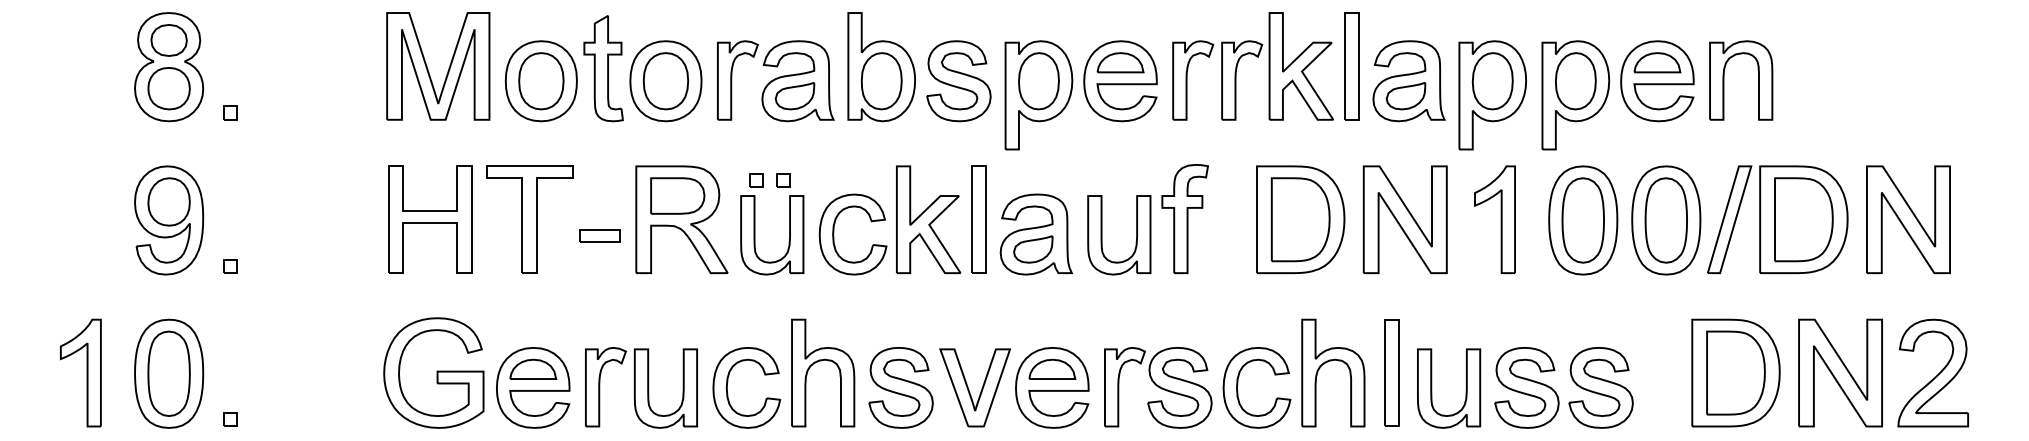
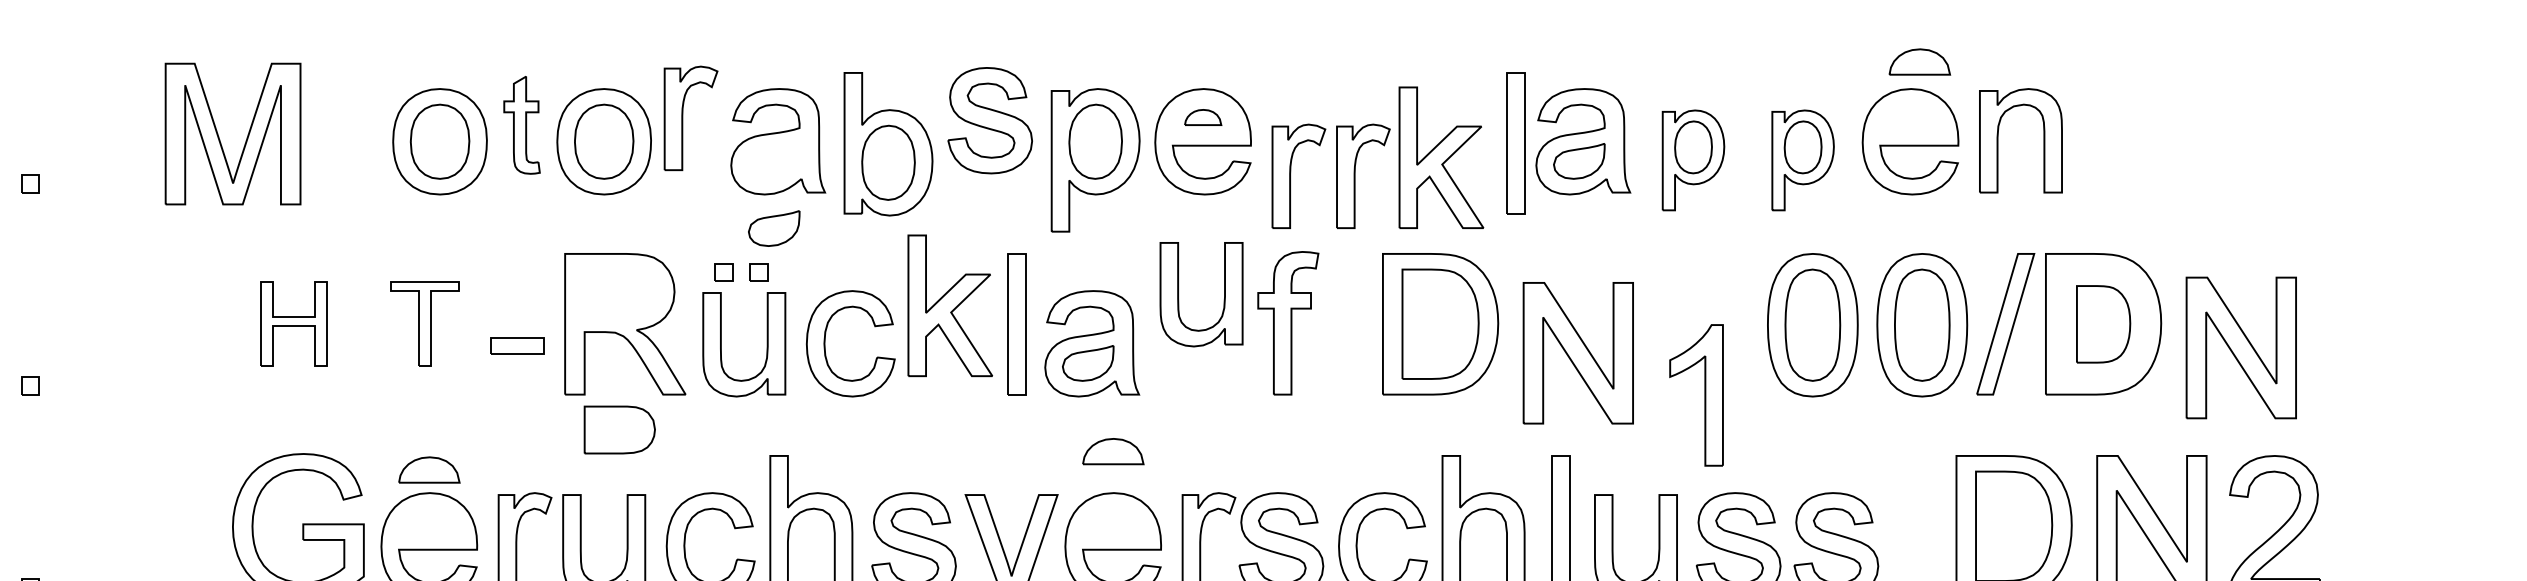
part: (1257, 57) -> (1383, 146), moved
part: (1120, 62) -> (1203, 117), size x0.6
part: (1657, 62) -> (1919, 61), moved
part: (1351, 66) -> (1515, 143), moved
part: (881, 67) -> (888, 144), moved
part: (448, 68) -> (246, 136), moved
part: (603, 68) -> (521, 124), size x0.7
part: (737, 80) -> (690, 118), moved
part: (958, 81) -> (989, 121), moved
part: (1492, 95) -> (1693, 160), size x0.7
part: (1575, 95) -> (1802, 160), size x0.7
part: (794, 96) -> (773, 229), moved
part: (677, 195) -> (619, 429), moved
part: (430, 219) -> (293, 323), size x0.6
part: (529, 219) -> (424, 323), size x0.6
part: (928, 219) -> (950, 305), moved
part: (1404, 219) -> (1577, 352), moved
part: (1494, 219) -> (1695, 395), moved
part: (1803, 219) -> (2103, 323), size x0.7
part: (1908, 219) -> (2241, 347), moved
part: (1102, 235) -> (1179, 294), moved
part: (533, 368) -> (429, 468), moved
part: (1052, 368) -> (1113, 450), moved

